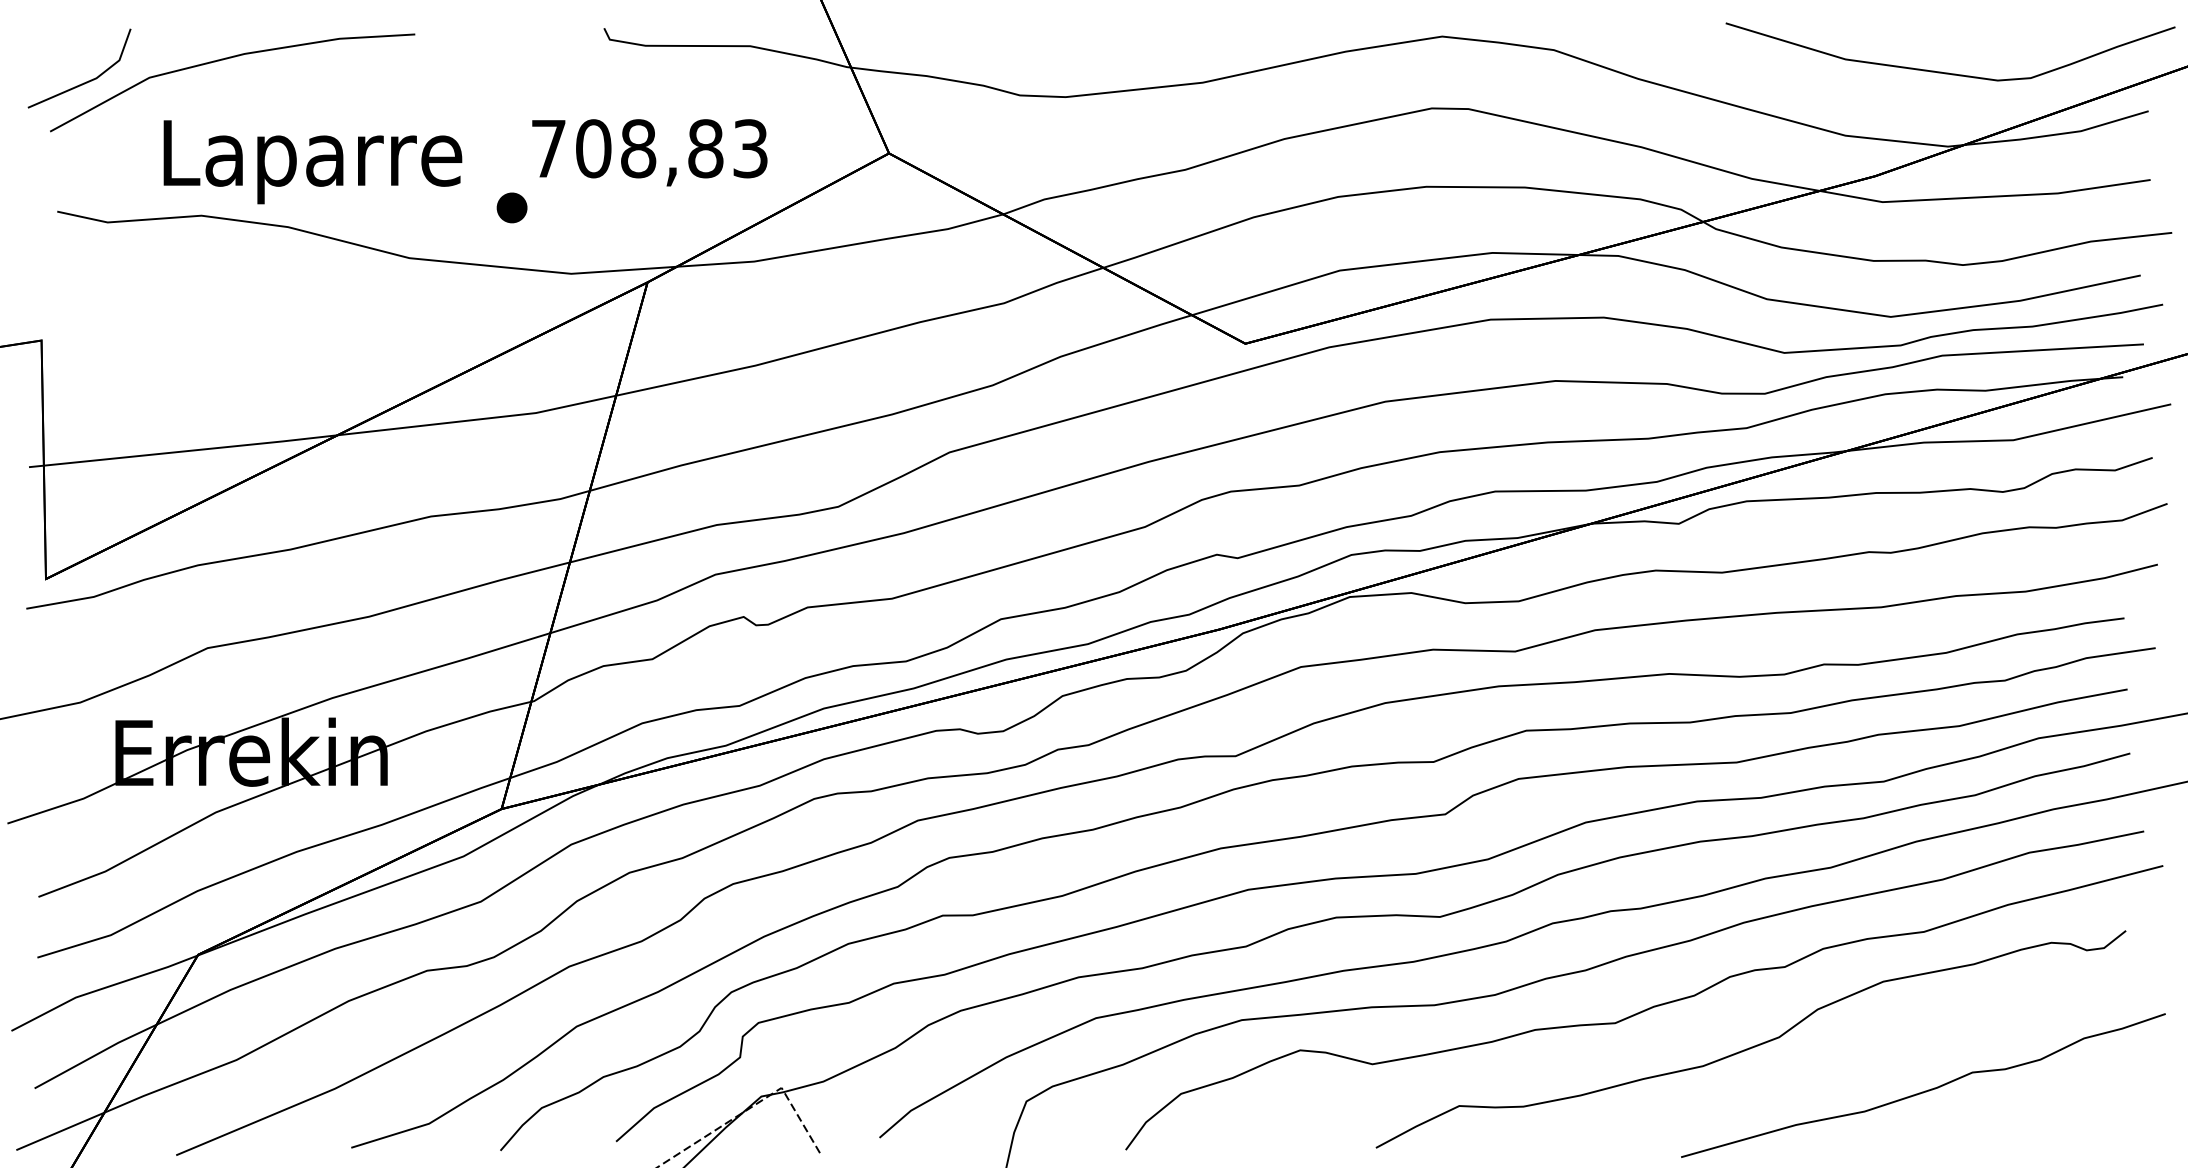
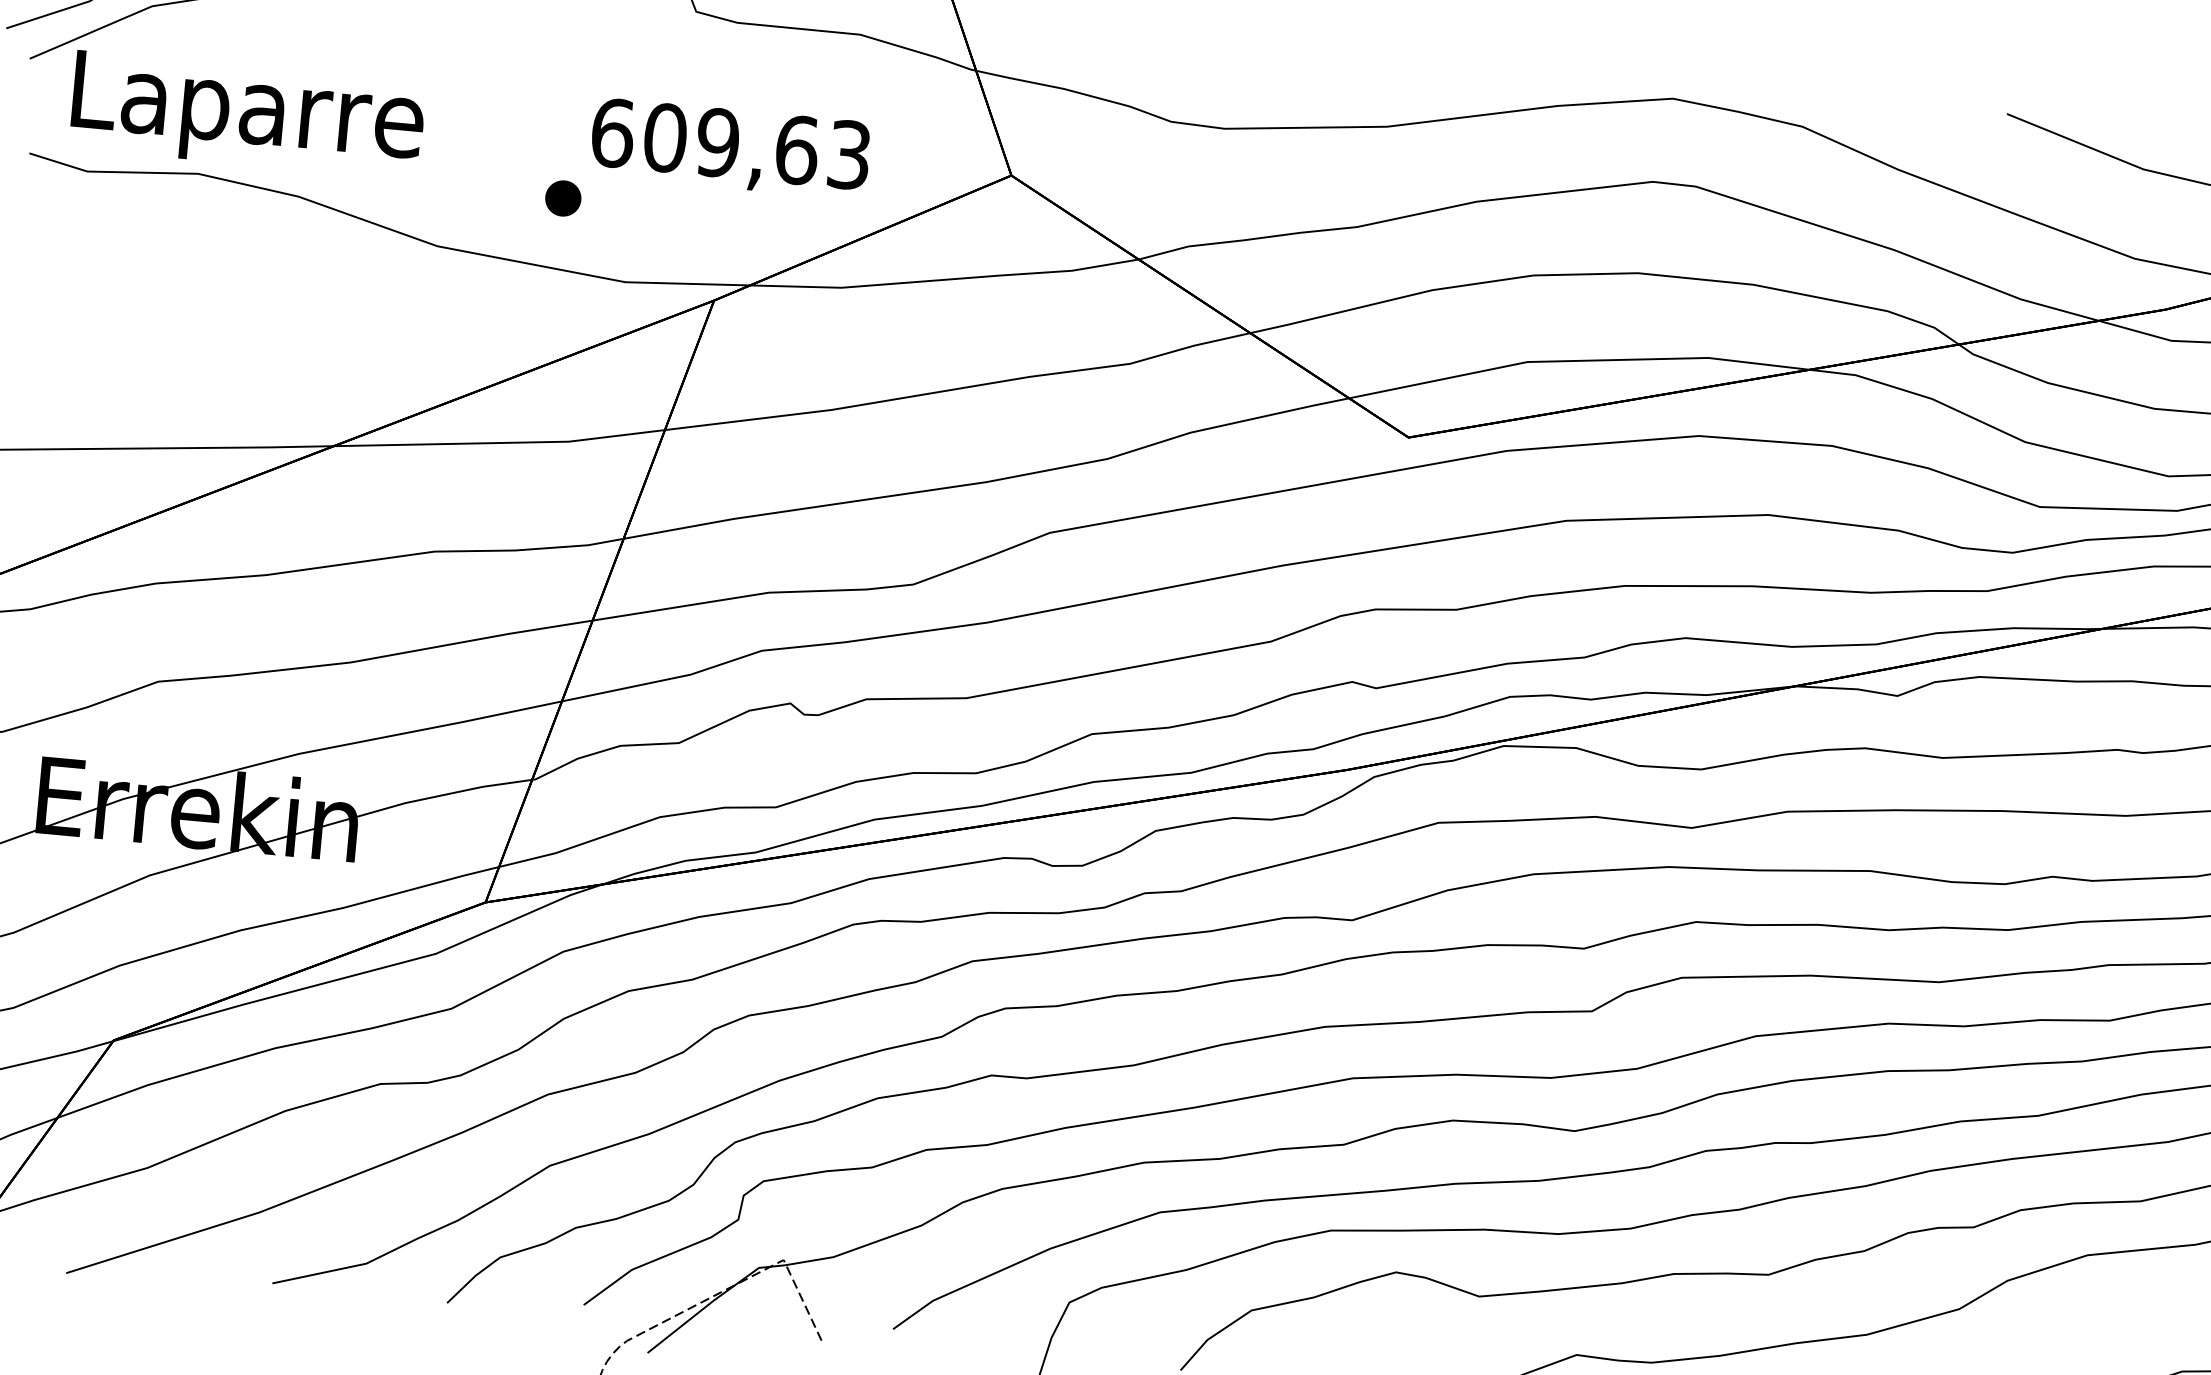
text: (627, 148) -> (705, 141), 708,83 -> 609,63
text: (312, 162) -> (247, 115), moved

